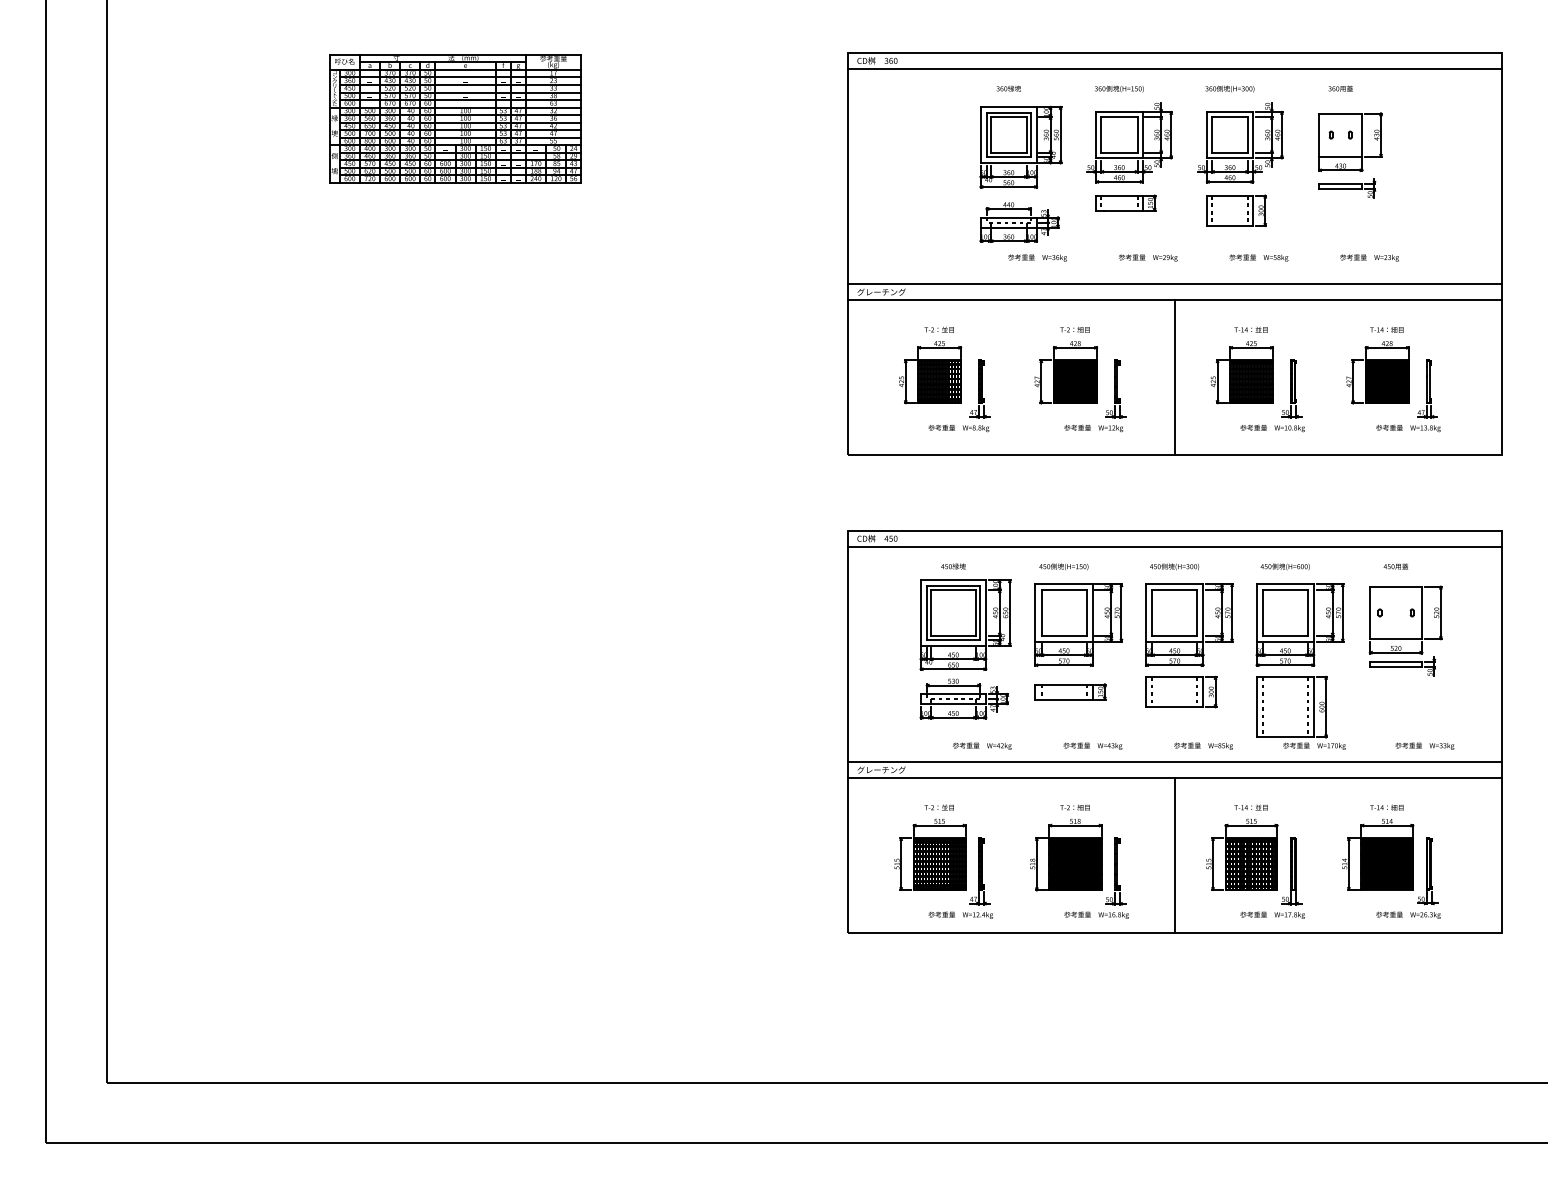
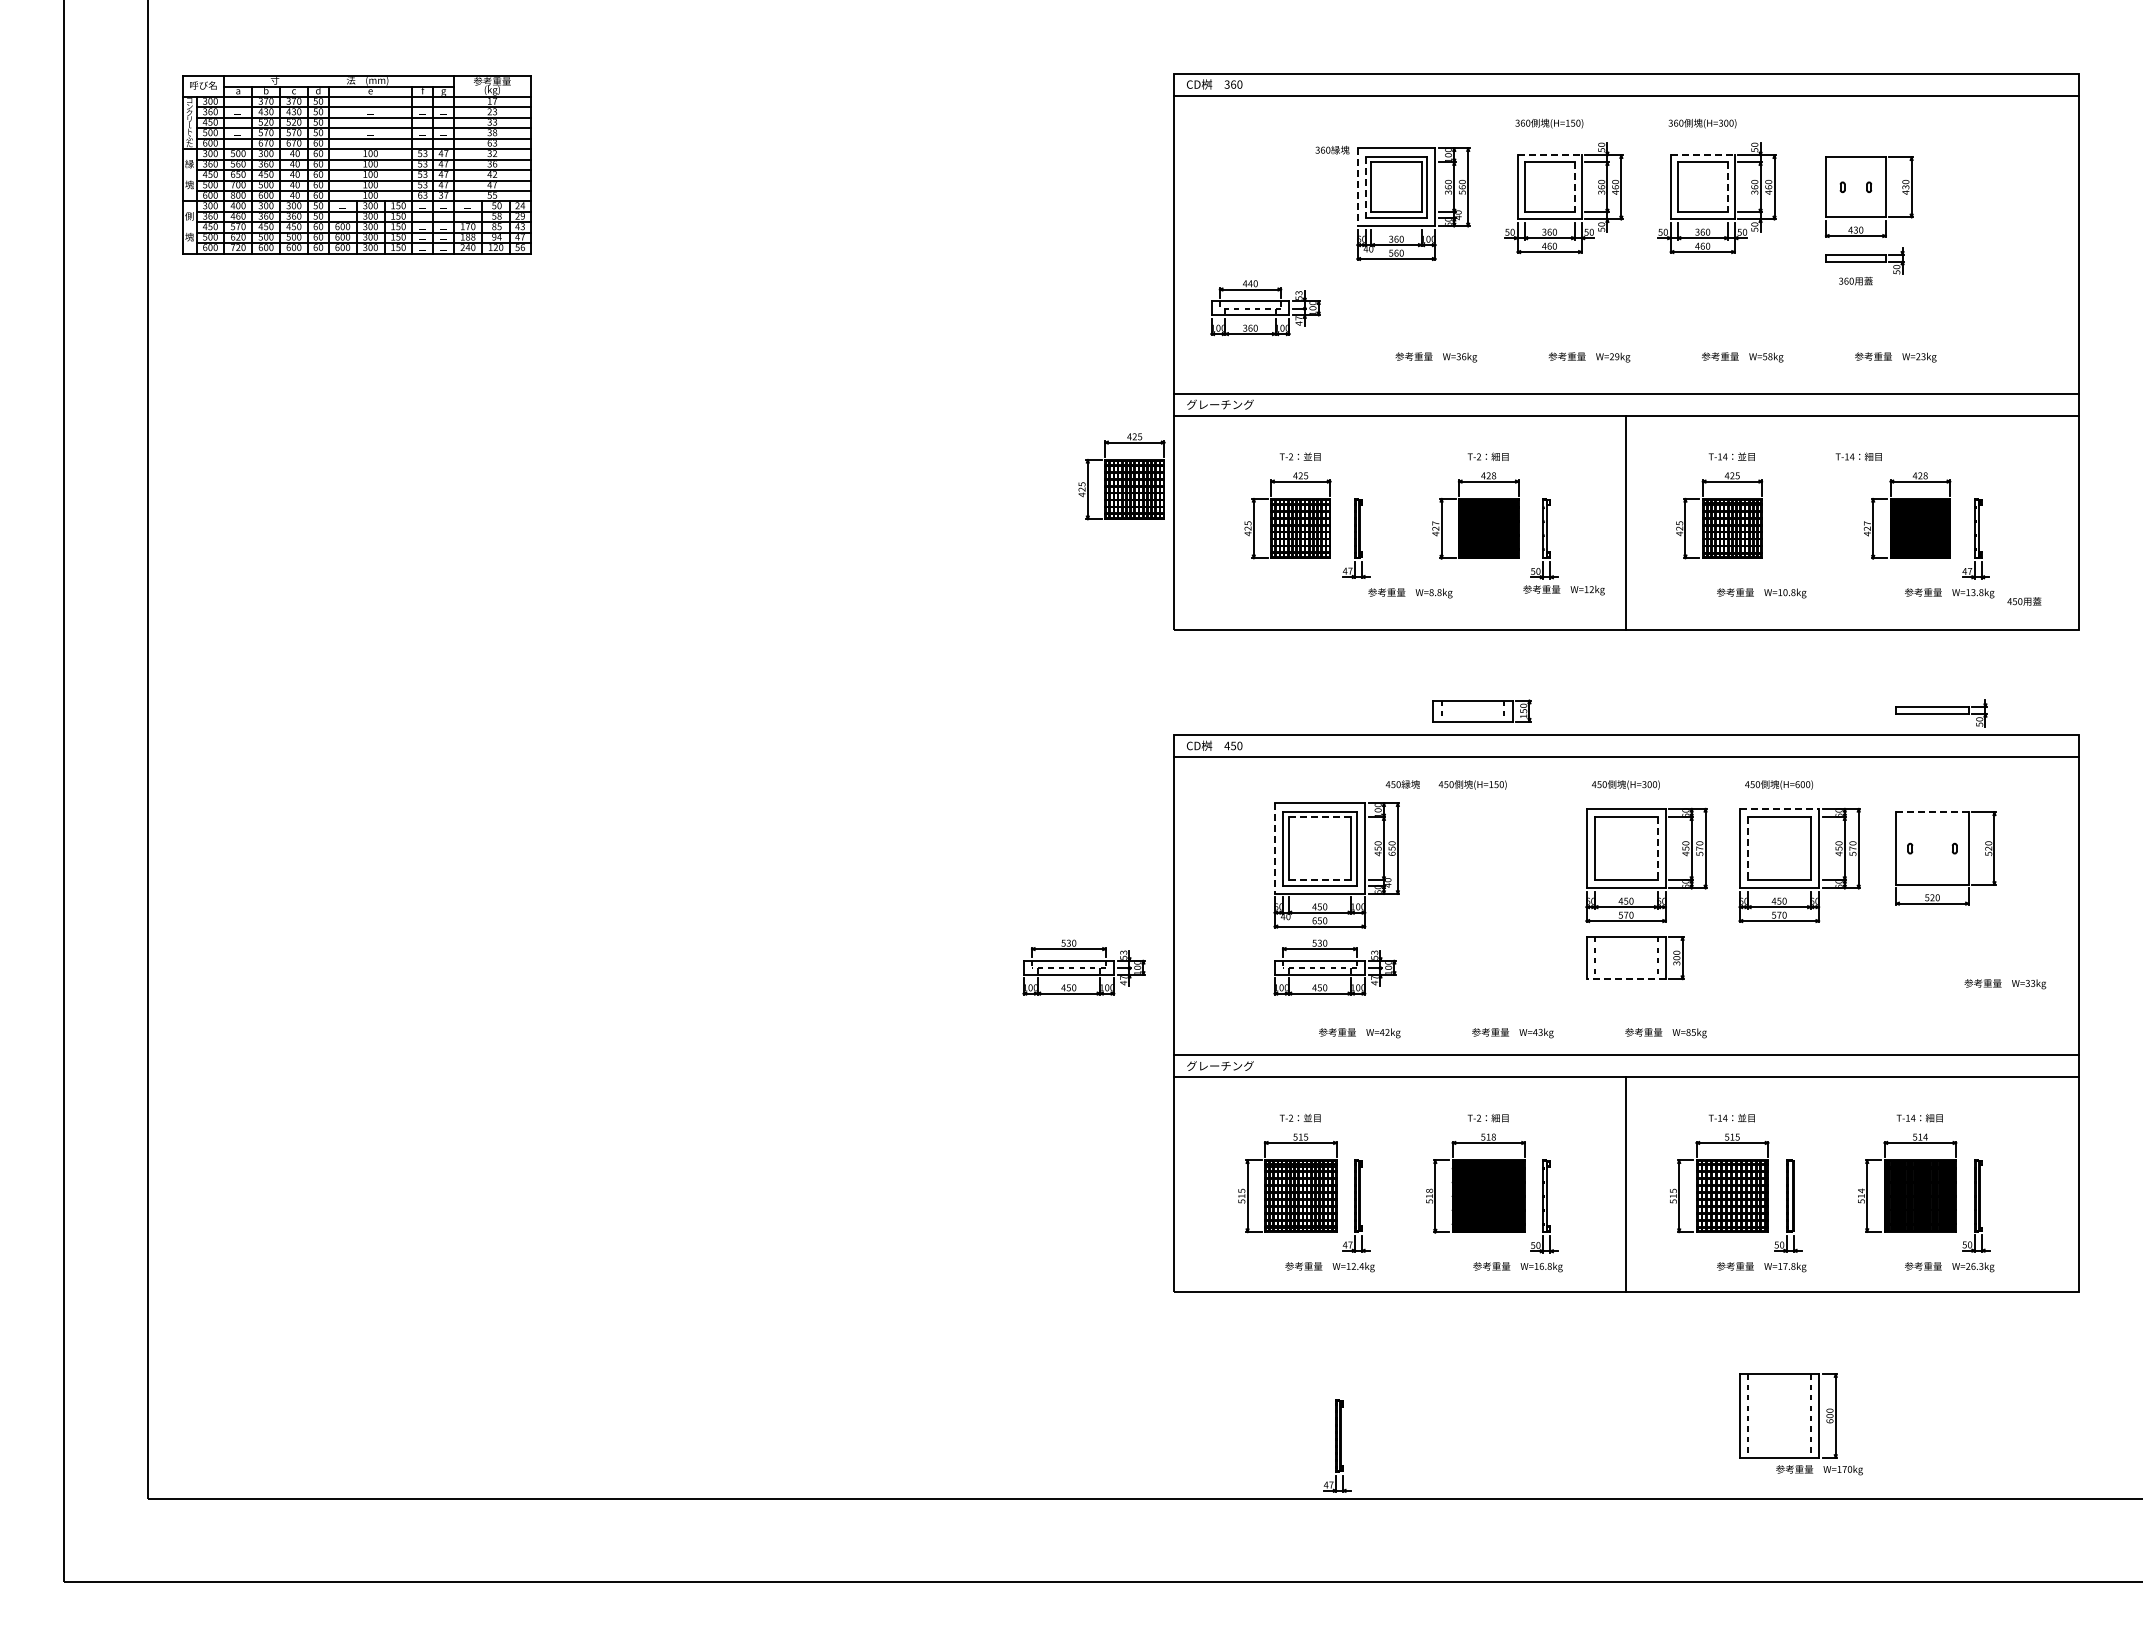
text: (1008, 88) -> (1332, 149), moved
text: (1340, 88) -> (1855, 280), moved
line: (1120, 112) -> (1550, 155), solid -> dashed
line: (1230, 112) -> (1703, 155), solid -> dashed
part: (455, 118) -> (356, 164), moved
line: (980, 135) -> (1357, 187), solid -> dashed
line: (986, 135) -> (1365, 187), solid -> dashed
line: (1137, 135) -> (1574, 187), solid -> dashed
line: (1247, 135) -> (1727, 187), solid -> dashed
part: (1125, 203) -> (1558, 281), removed
part: (1236, 211) -> (1711, 292), removed
part: (1019, 222) -> (1265, 308), moved
text: (1386, 329) -> (1858, 456), moved
part: (810, 344) -> (1121, 476), added
part: (1292, 388) -> (1788, 538), removed
text: (958, 428) -> (1410, 593), moved
text: (1093, 428) -> (1563, 590), moved
text: (953, 566) -> (1402, 784), moved
text: (1396, 566) -> (2024, 601), moved
line: (1285, 583) -> (1779, 808), solid -> dashed
line: (1396, 586) -> (1933, 812), solid -> dashed
line: (953, 590) -> (1320, 817), solid -> dashed
line: (920, 613) -> (1274, 849), solid -> dashed
line: (1197, 613) -> (1657, 849), solid -> dashed
line: (1263, 613) -> (1748, 849), solid -> dashed
part: (1078, 624) -> (1493, 864), removed
line: (953, 635) -> (1320, 879), solid -> dashed
part: (1402, 666) -> (1941, 713), moved
part: (1070, 691) -> (1481, 710), moved
part: (782, 698) -> (1083, 967), added
line: (1174, 707) -> (1626, 979), solid -> dashed
part: (1300, 713) -> (1800, 1424), moved
text: (1424, 746) -> (2005, 984), moved
part: (966, 1044) -> (1337, 1445), added

